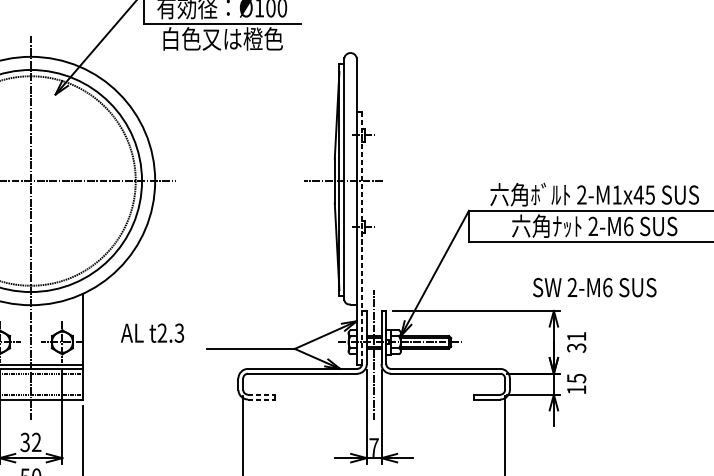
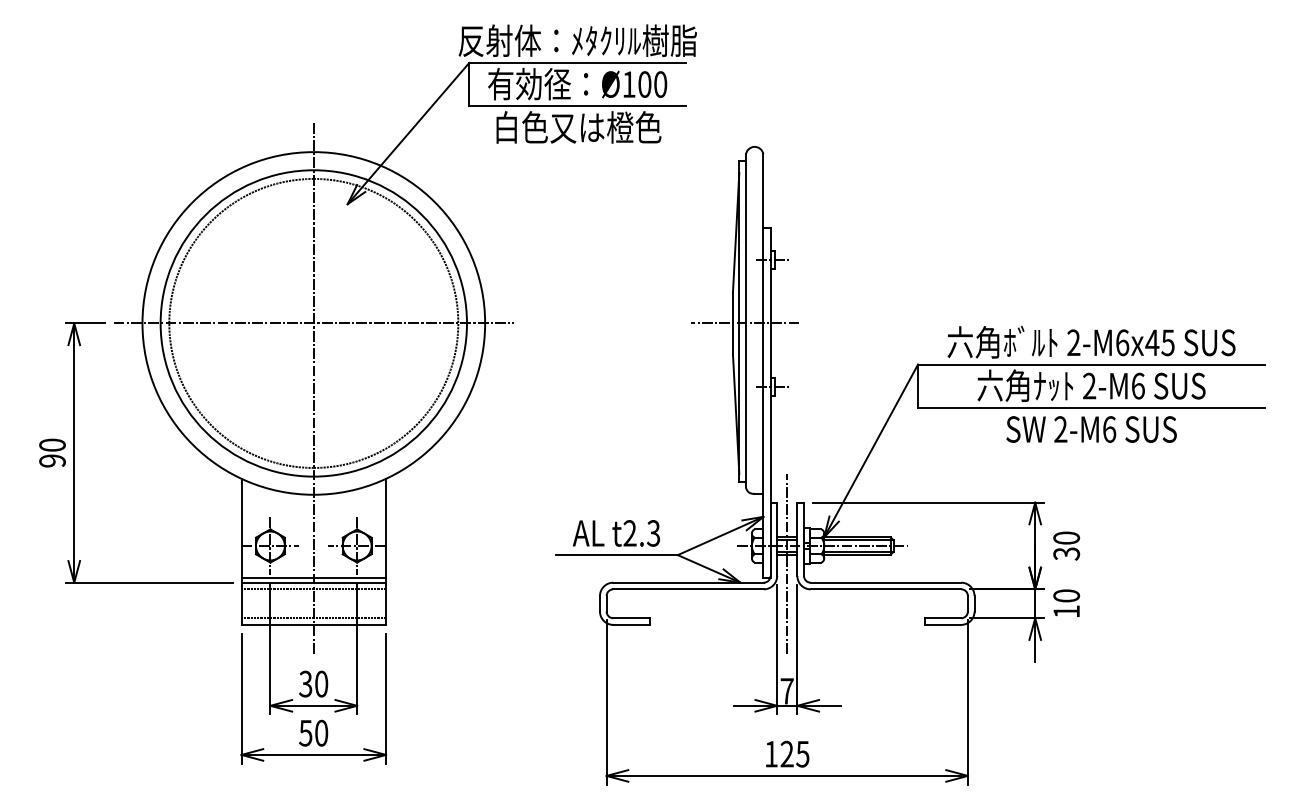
text: (617, 194) -> (1122, 342), 2-M1x45 -> 2-M6x45
line: (362, 238) -> (770, 402), dashed -> solid
text: (594, 287) -> (1091, 429), moved
text: (152, 333) -> (616, 533), moved
text: (576, 336) -> (1066, 537), 31 -> 30
text: (576, 378) -> (1066, 595), 15 -> 10
line: (261, 394) -> (632, 618), dashed -> solid
line: (261, 399) -> (632, 624), dashed -> solid
text: (36, 441) -> (321, 683), 32 -> 30

